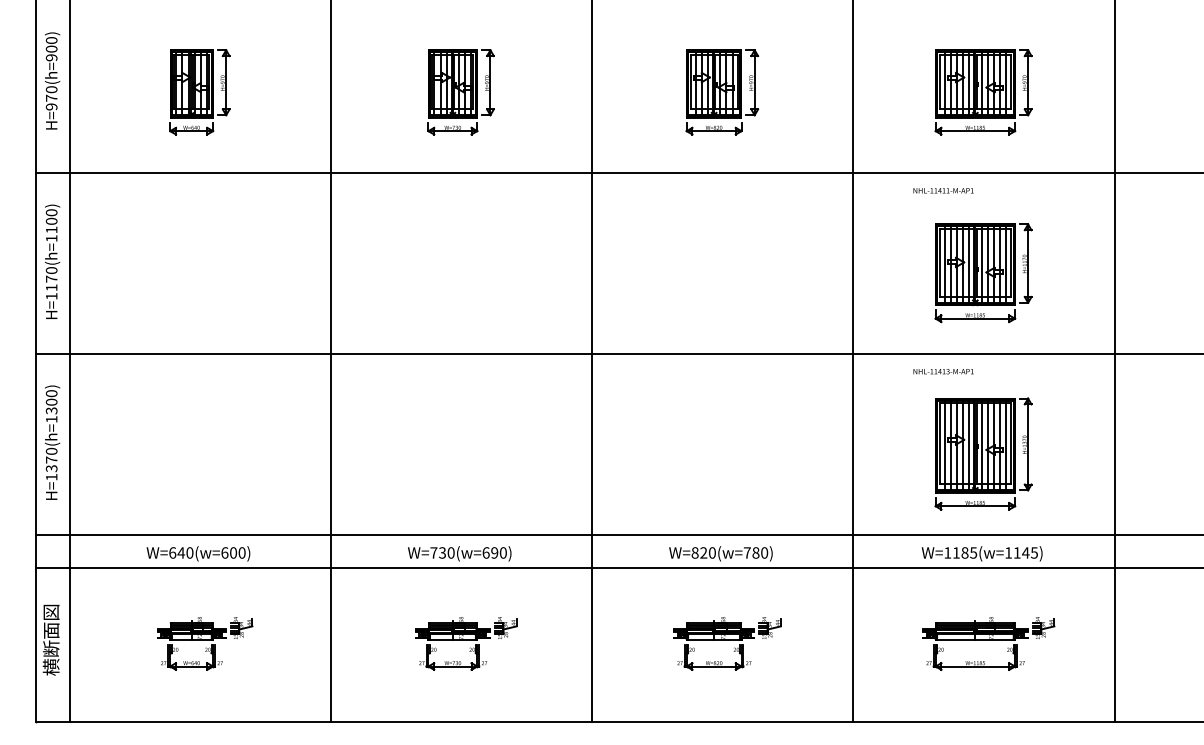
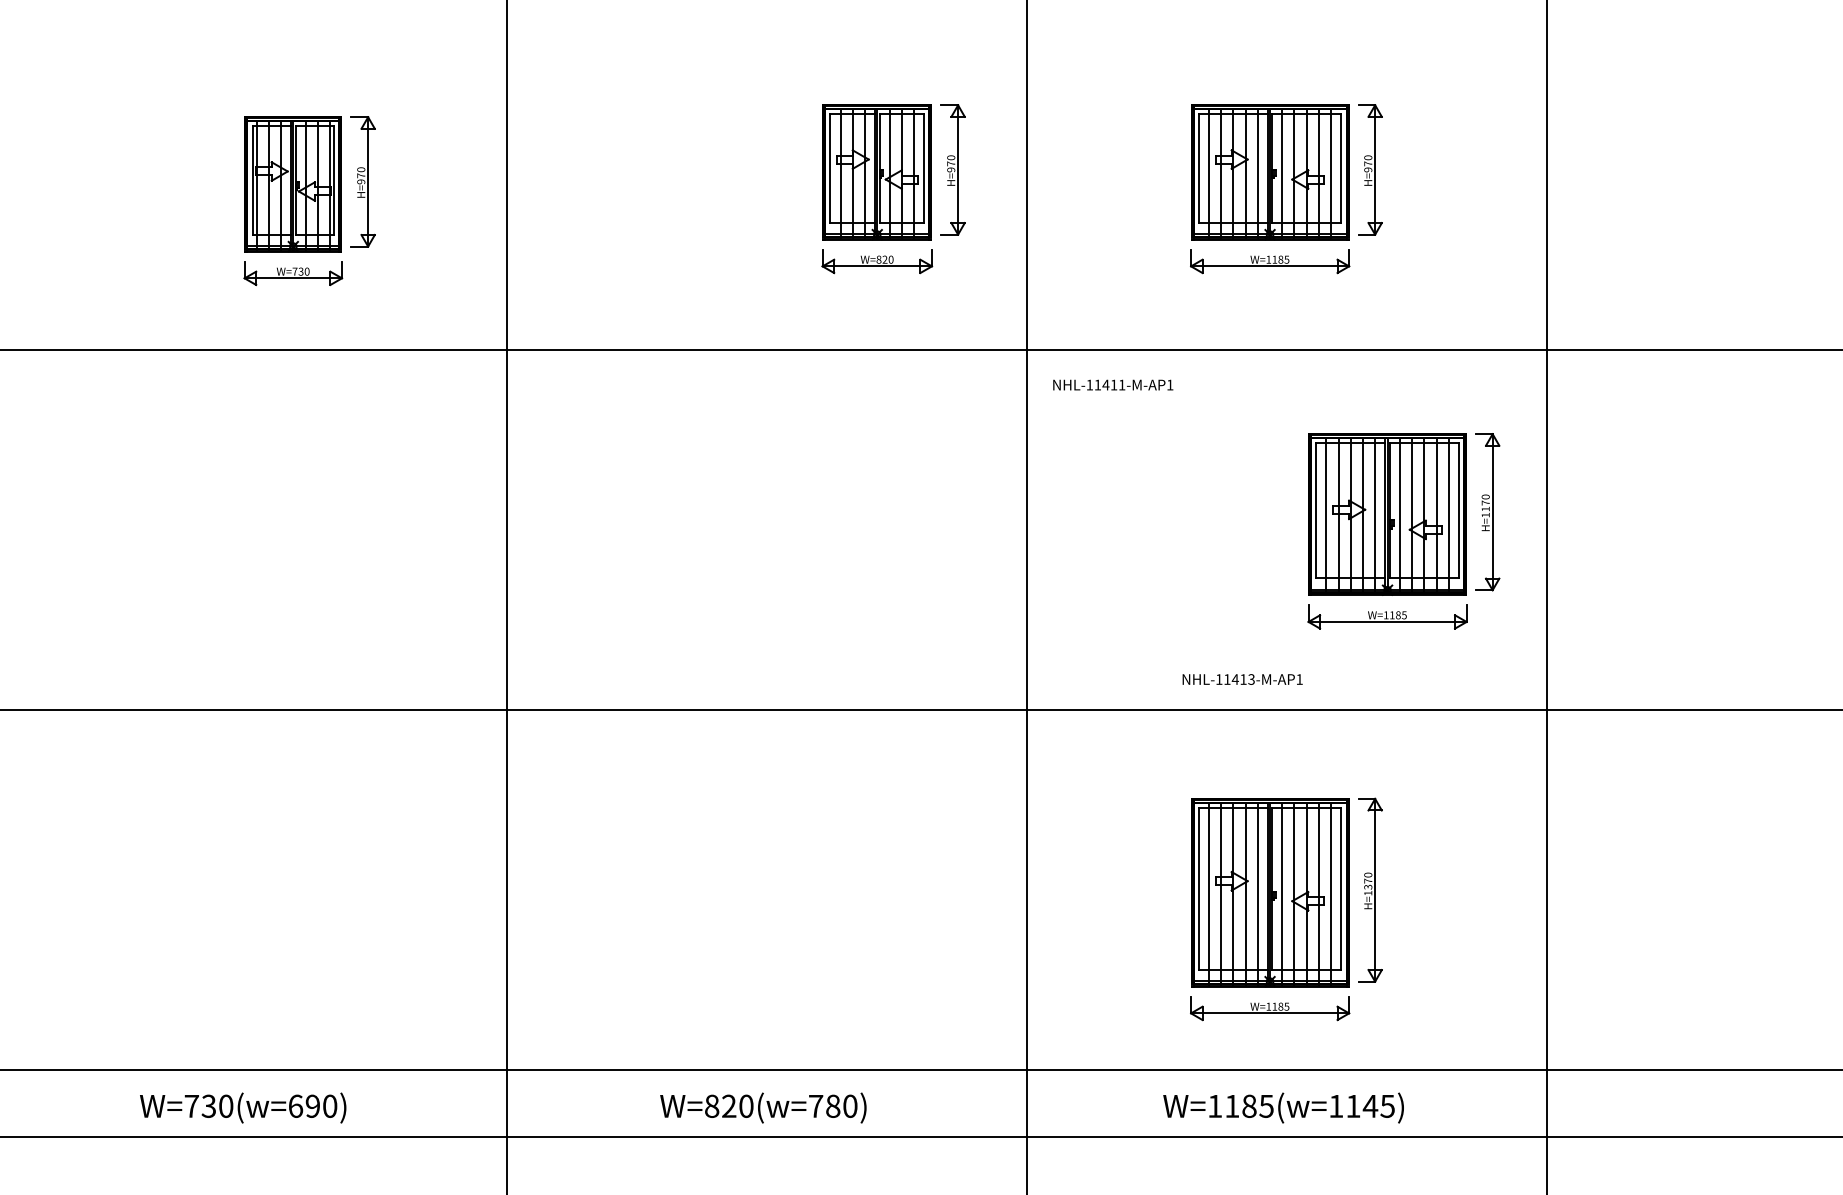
part: (460, 92) -> (308, 201), moved
part: (722, 92) -> (893, 189), moved
text: (943, 190) -> (1113, 384), moved
part: (983, 273) -> (1403, 531), moved
text: (943, 371) -> (1242, 679), moved

